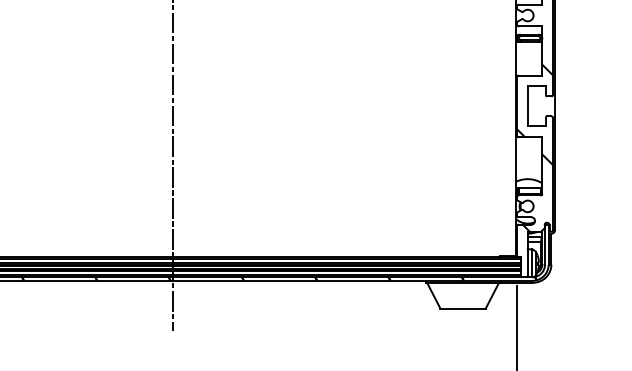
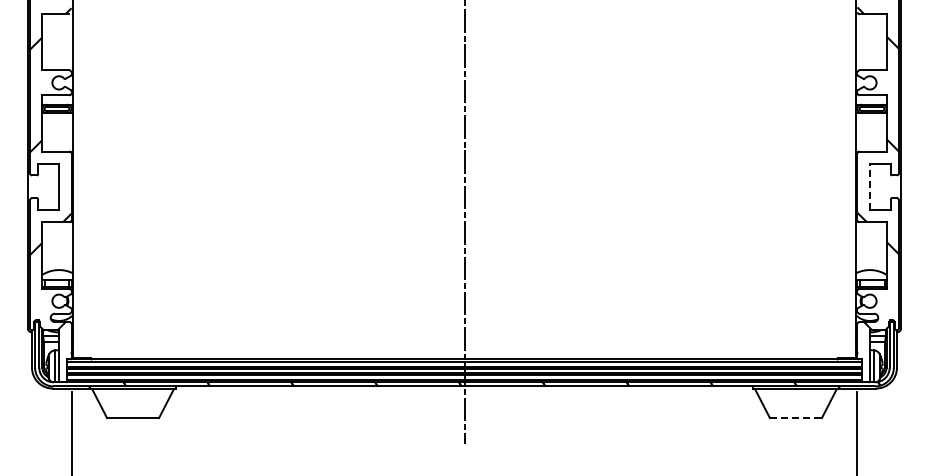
line: (527, 106) -> (869, 186), solid -> dashed
line: (462, 308) -> (795, 418), solid -> dashed

